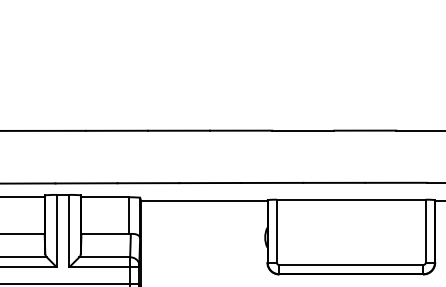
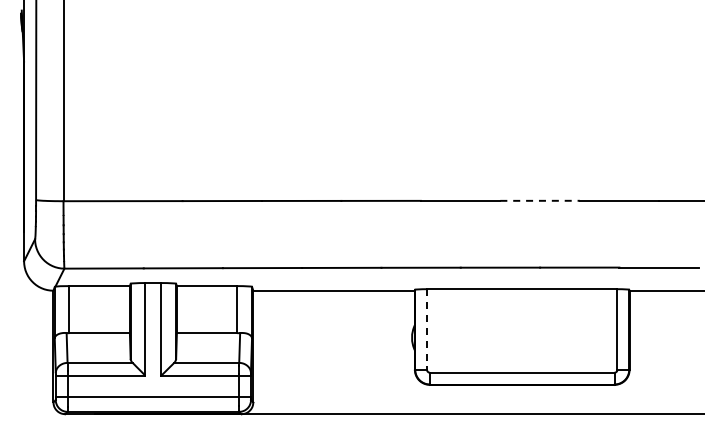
line: (365, 130) -> (540, 200), solid -> dashed
line: (277, 231) -> (427, 330), solid -> dashed

